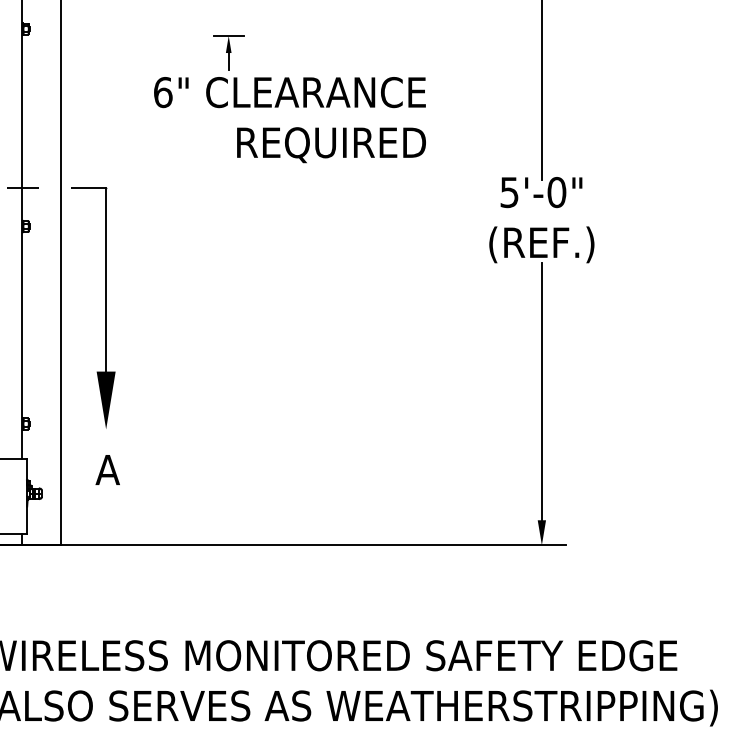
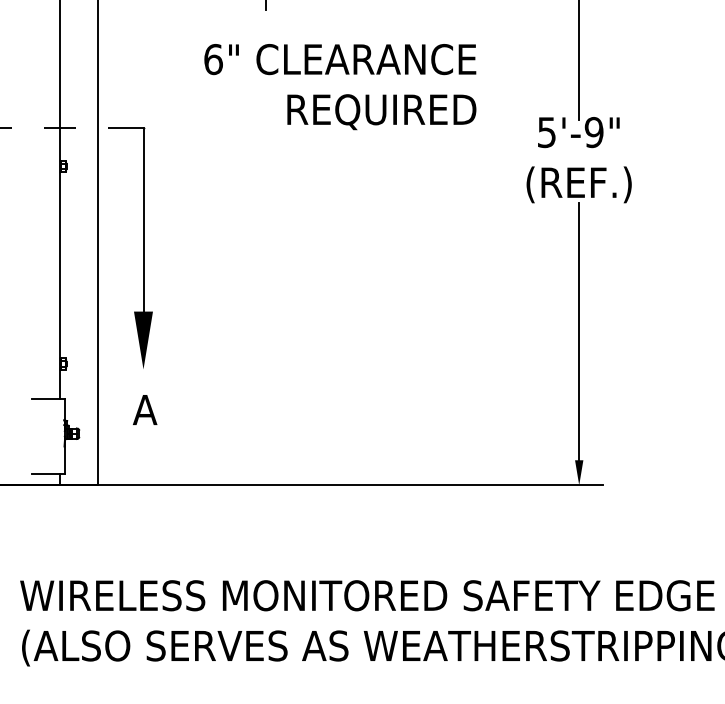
text: (289, 120) -> (339, 87), moved
text: (556, 192) -> (593, 132), 5'-0" -> 5'-9"

